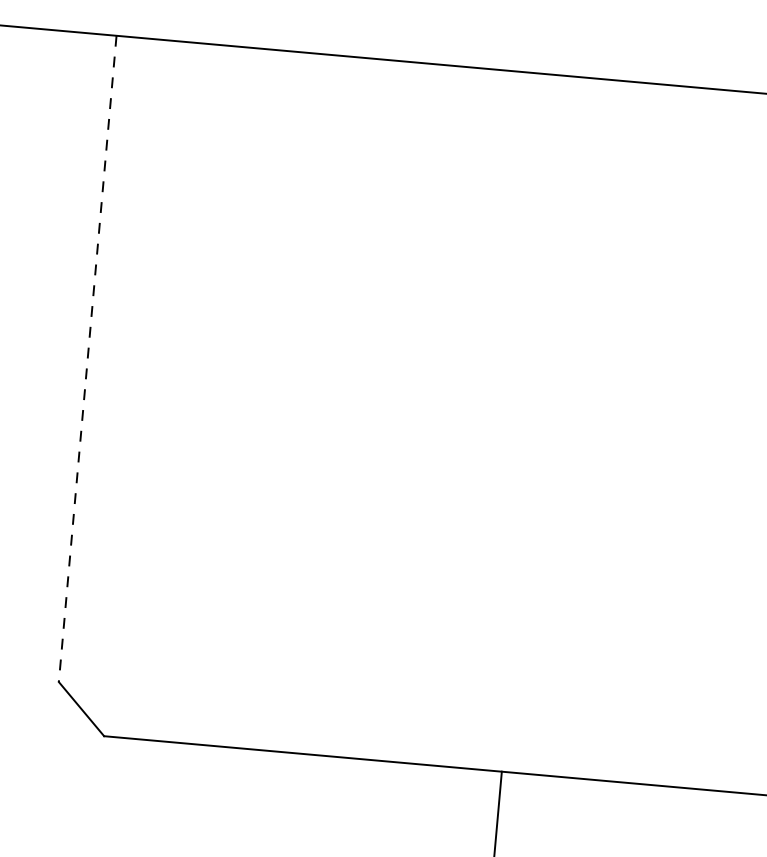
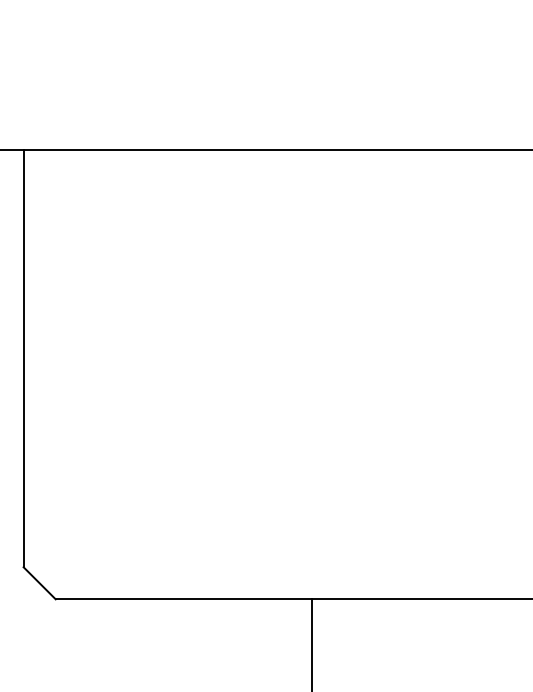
line: (87, 358) -> (23, 358), dashed -> solid

